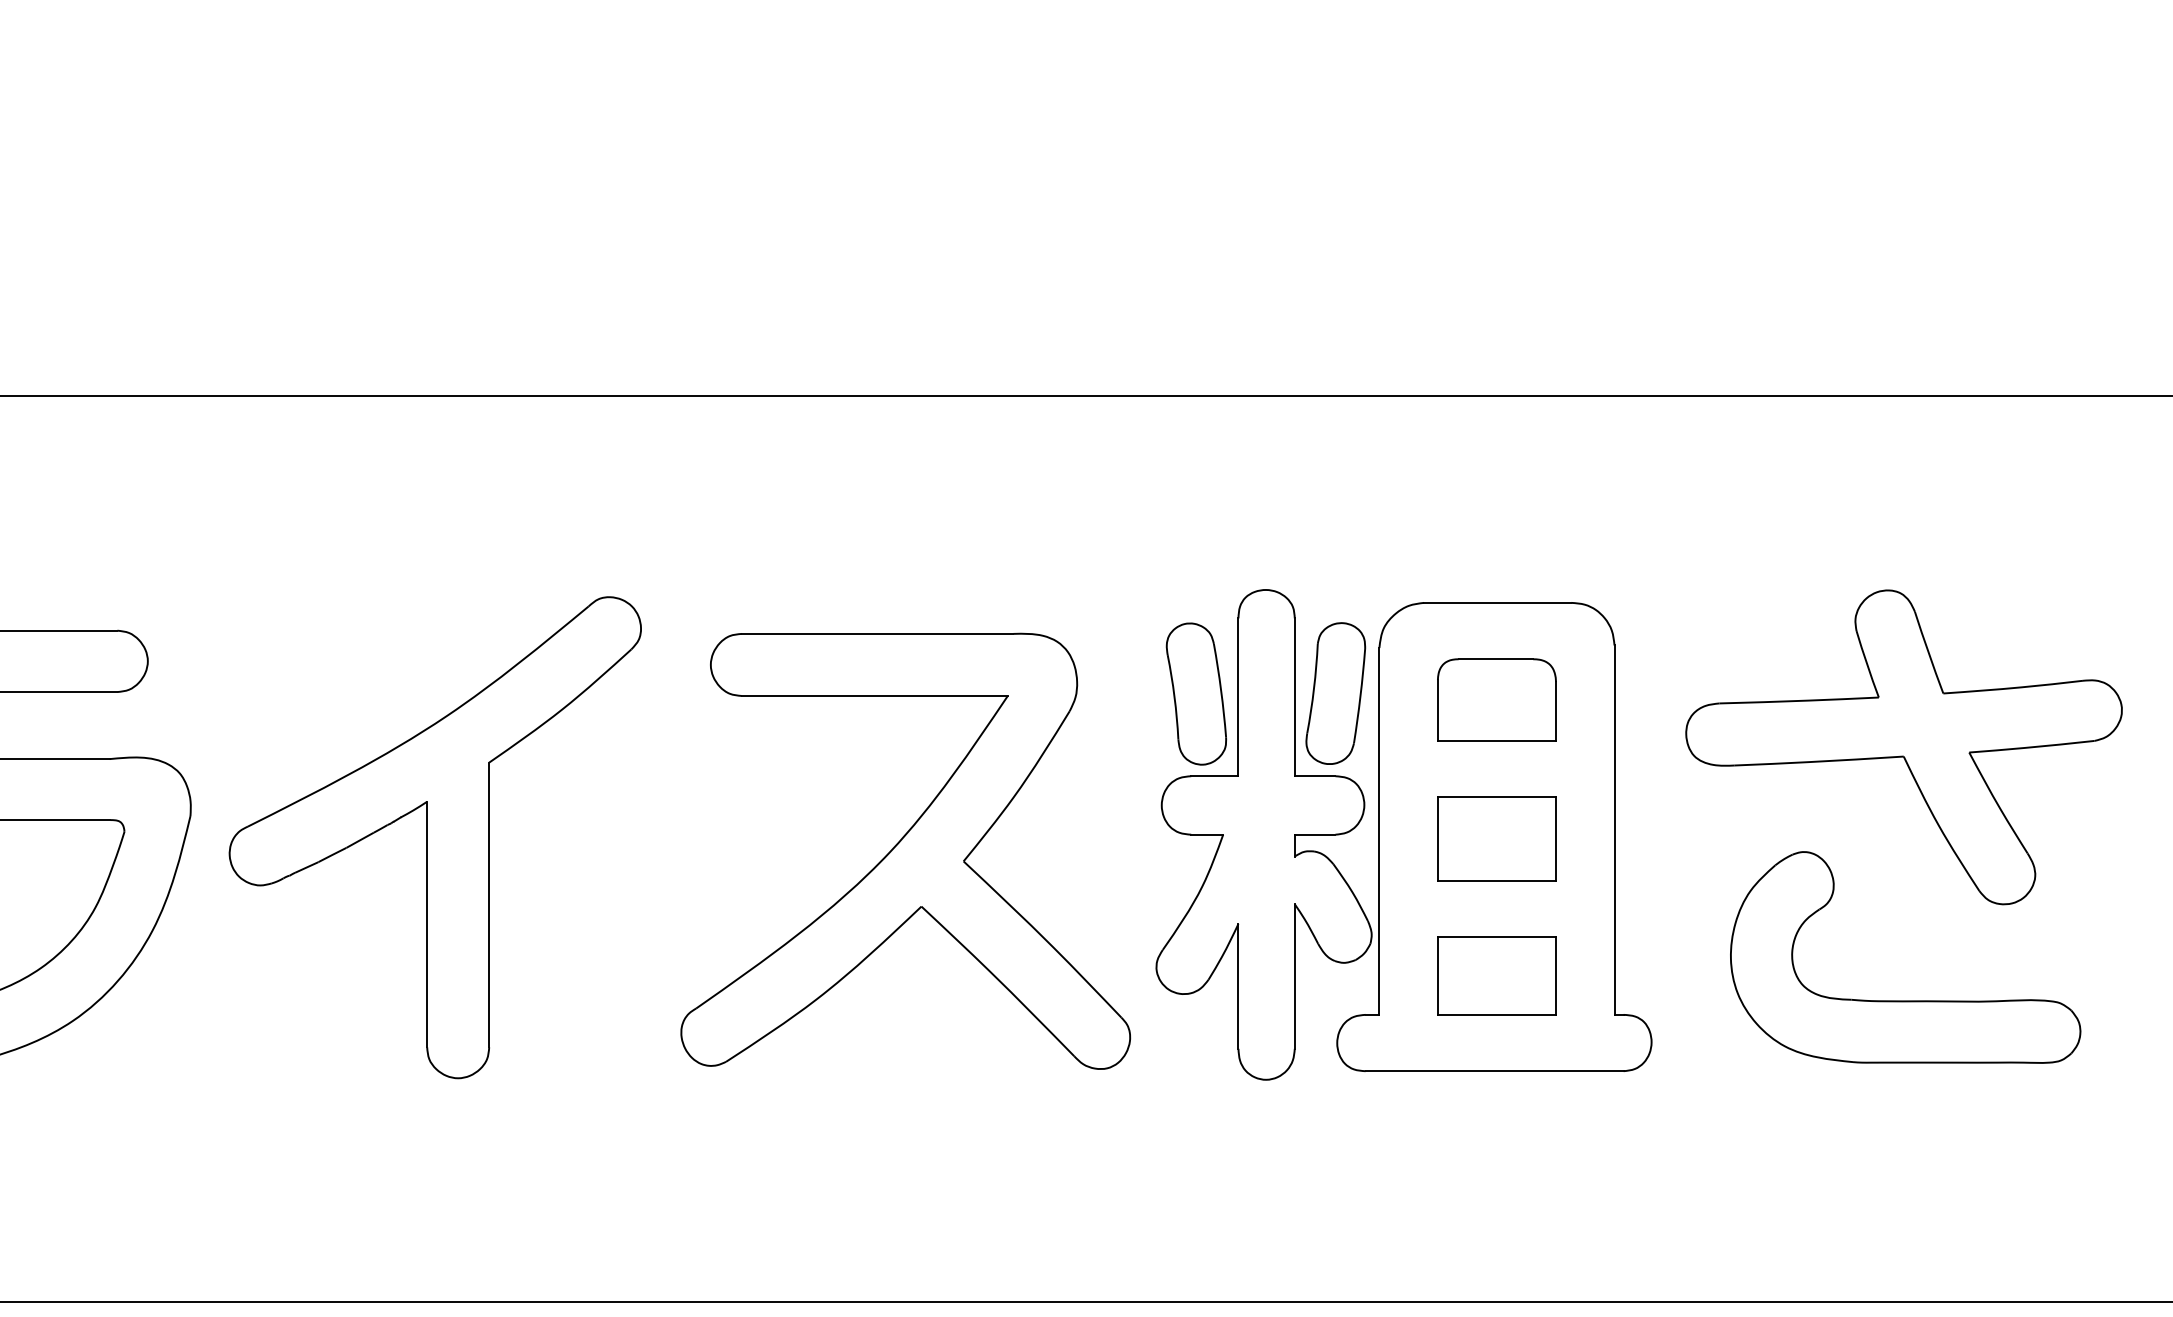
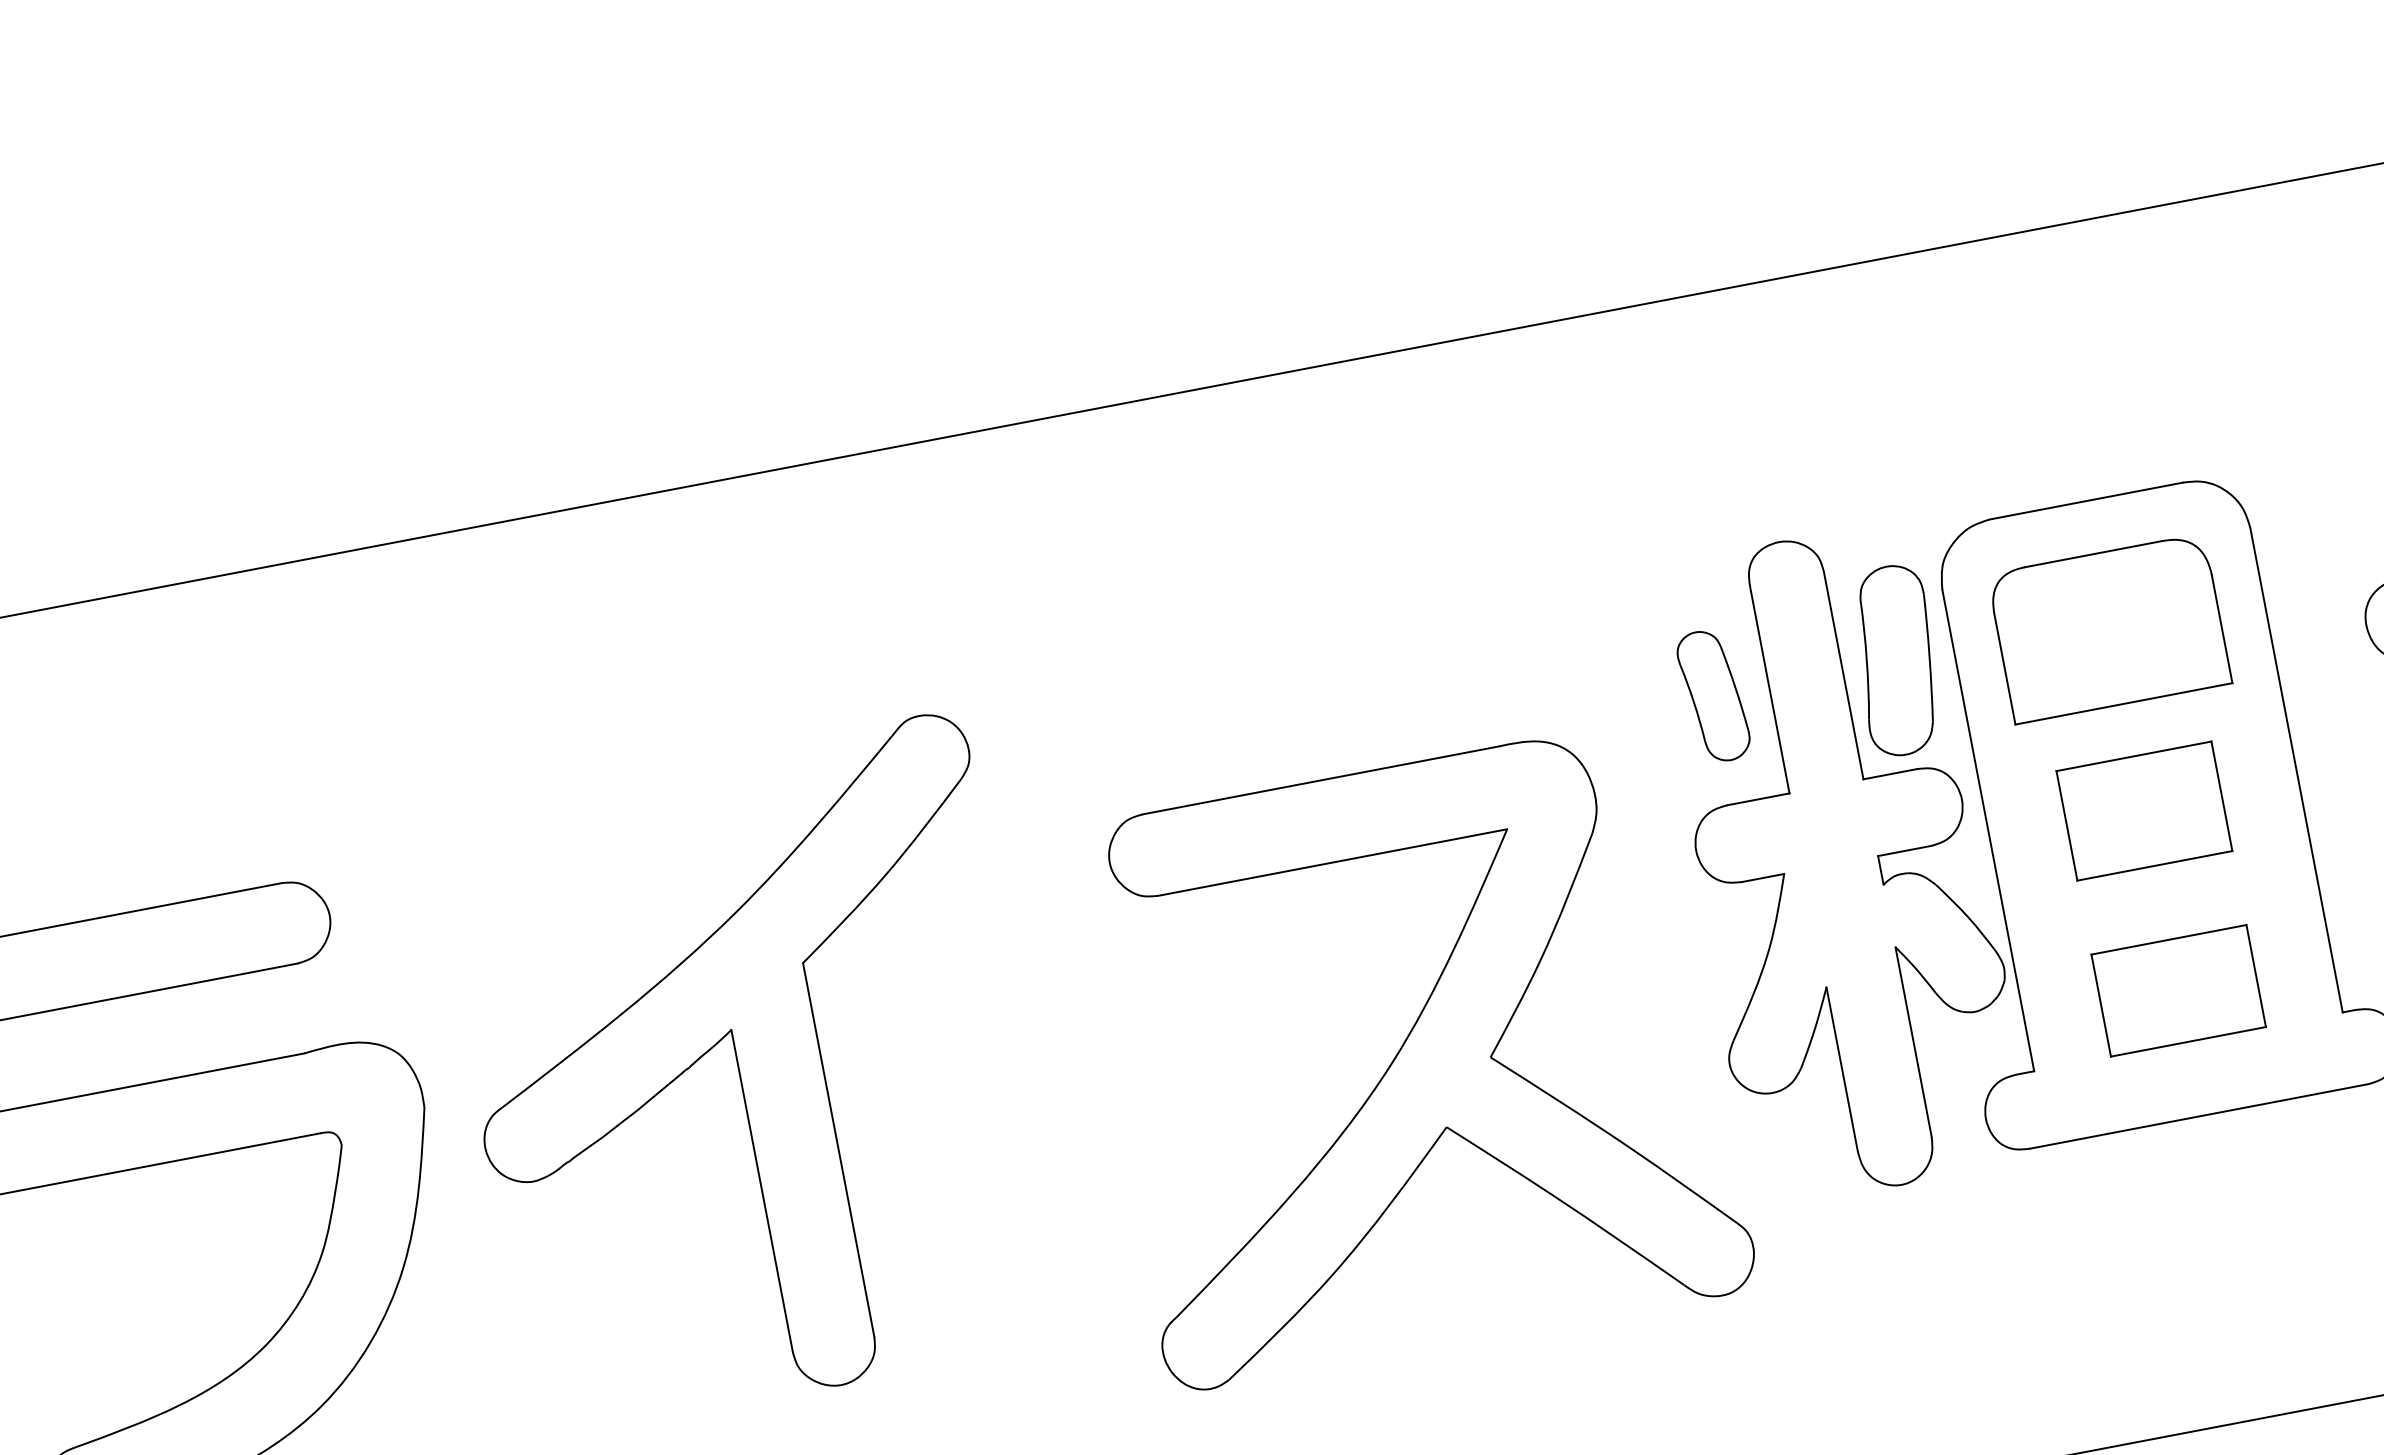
part: (1195, 693) -> (1712, 695), size x0.7
part: (1496, 699) -> (2108, 628), size x1.4
part: (905, 850) -> (1411, 1057), moved

